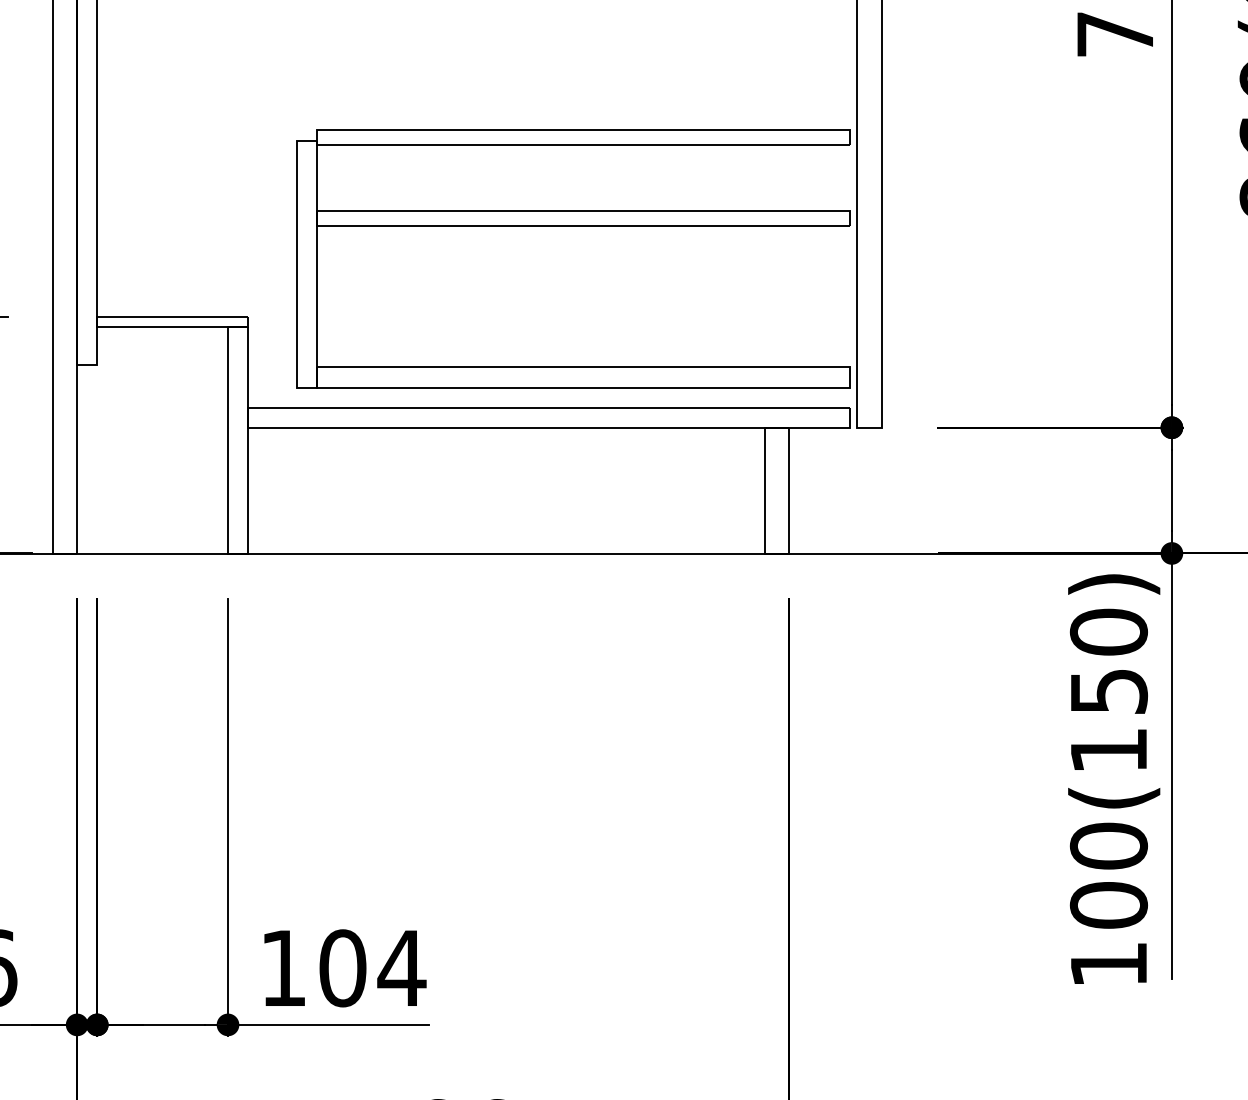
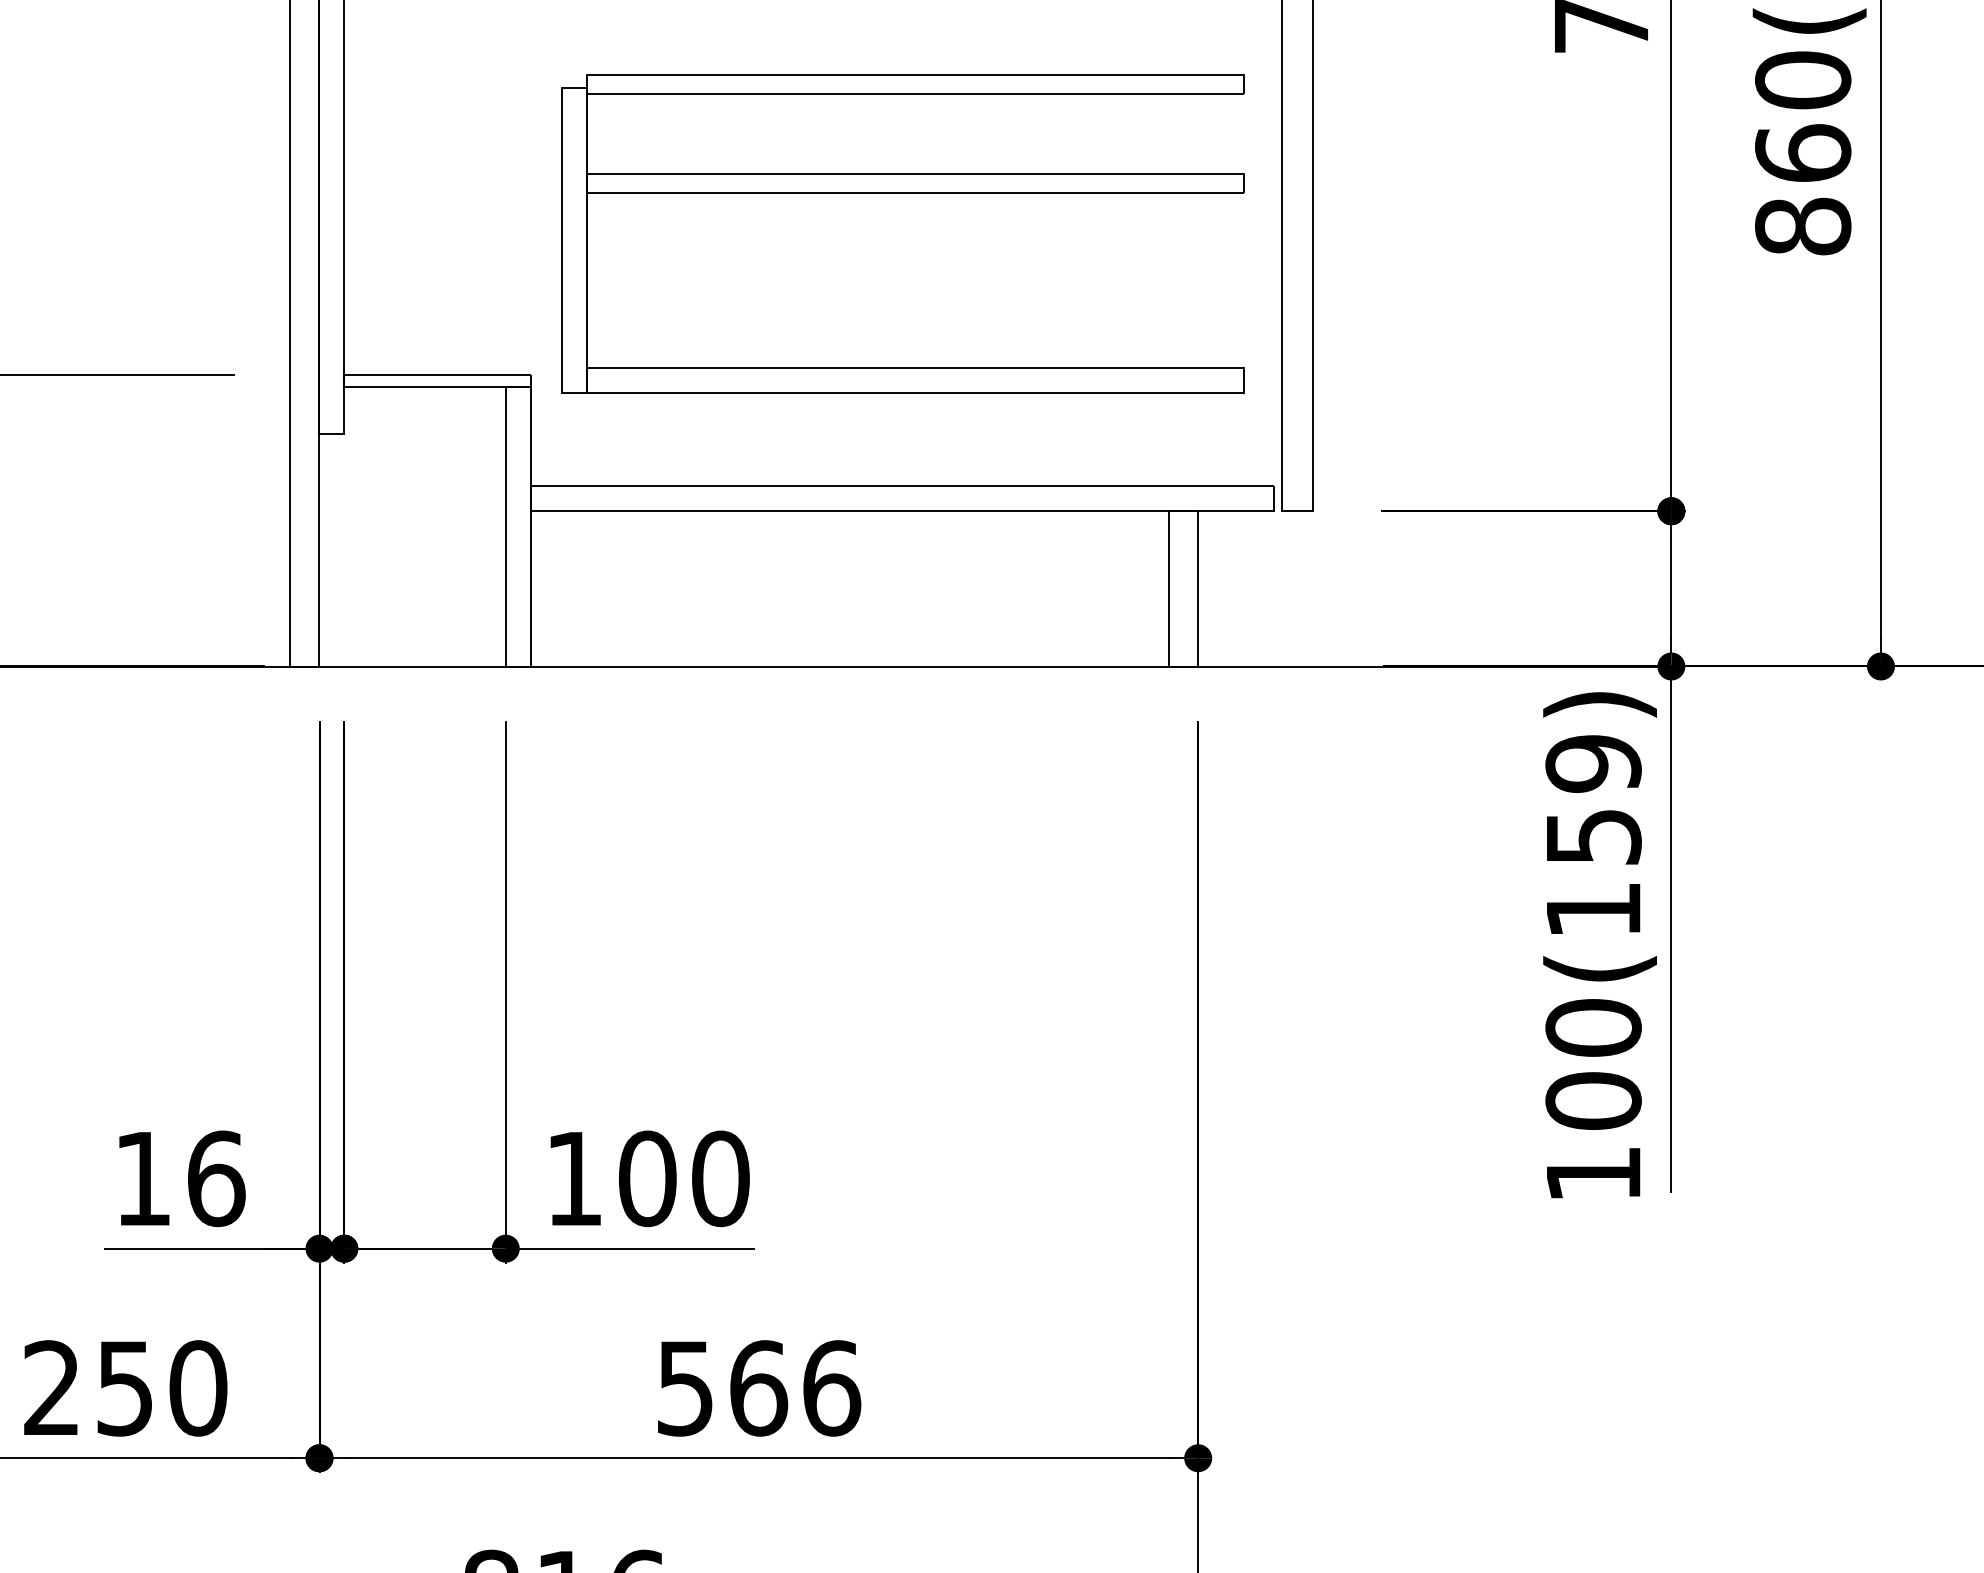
part: (572, 226) -> (902, 193), moved
text: (1108, 632) -> (1593, 763), 100(150) -> 100(159)
text: (401, 968) -> (720, 1178), 104 -> 100

